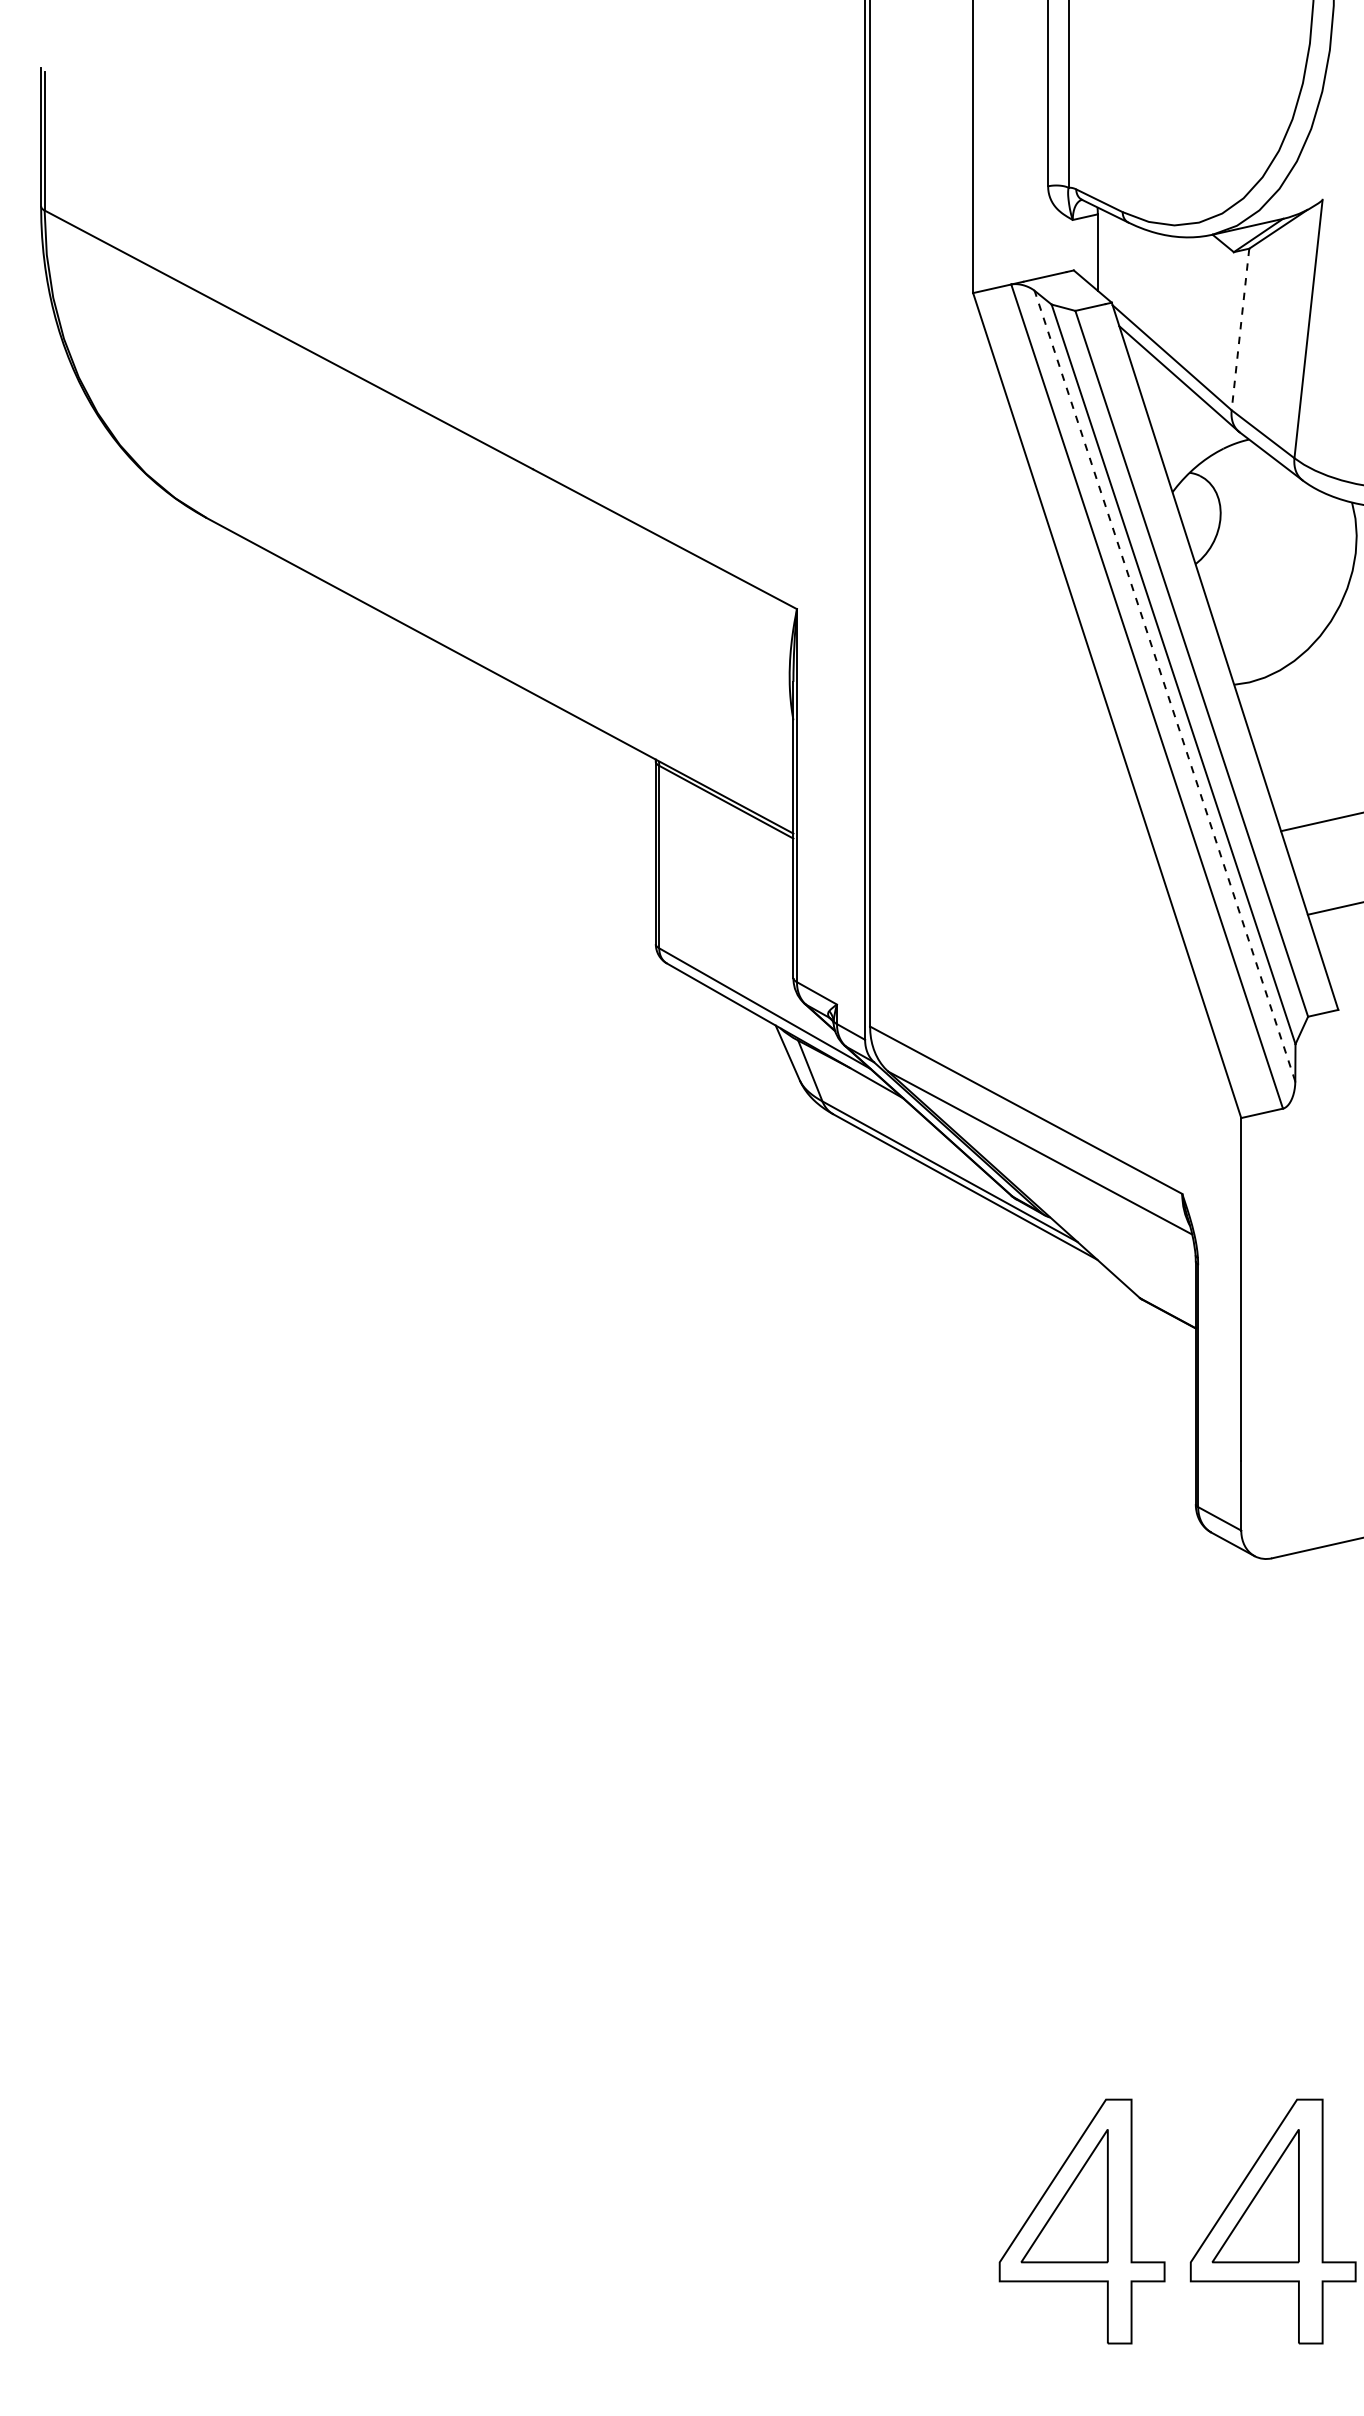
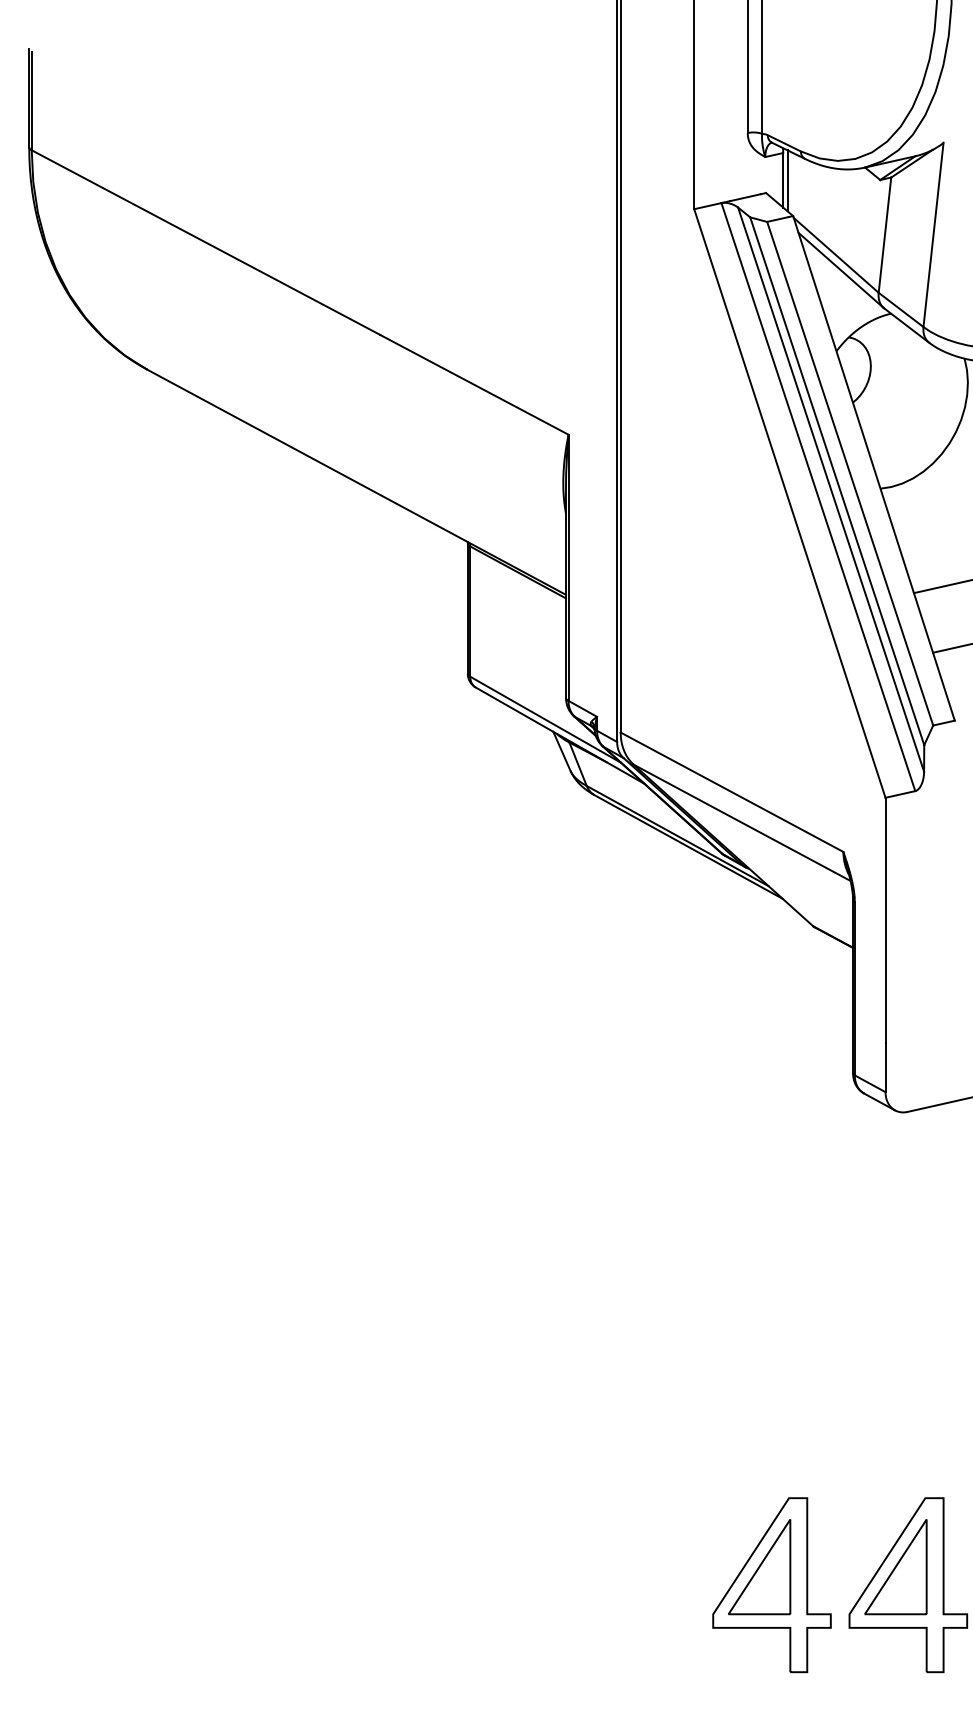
line: (1104, 253) -> (787, 180), added
line: (1240, 329) -> (884, 235), dashed -> solid
line: (1164, 685) -> (830, 489), dashed -> solid

